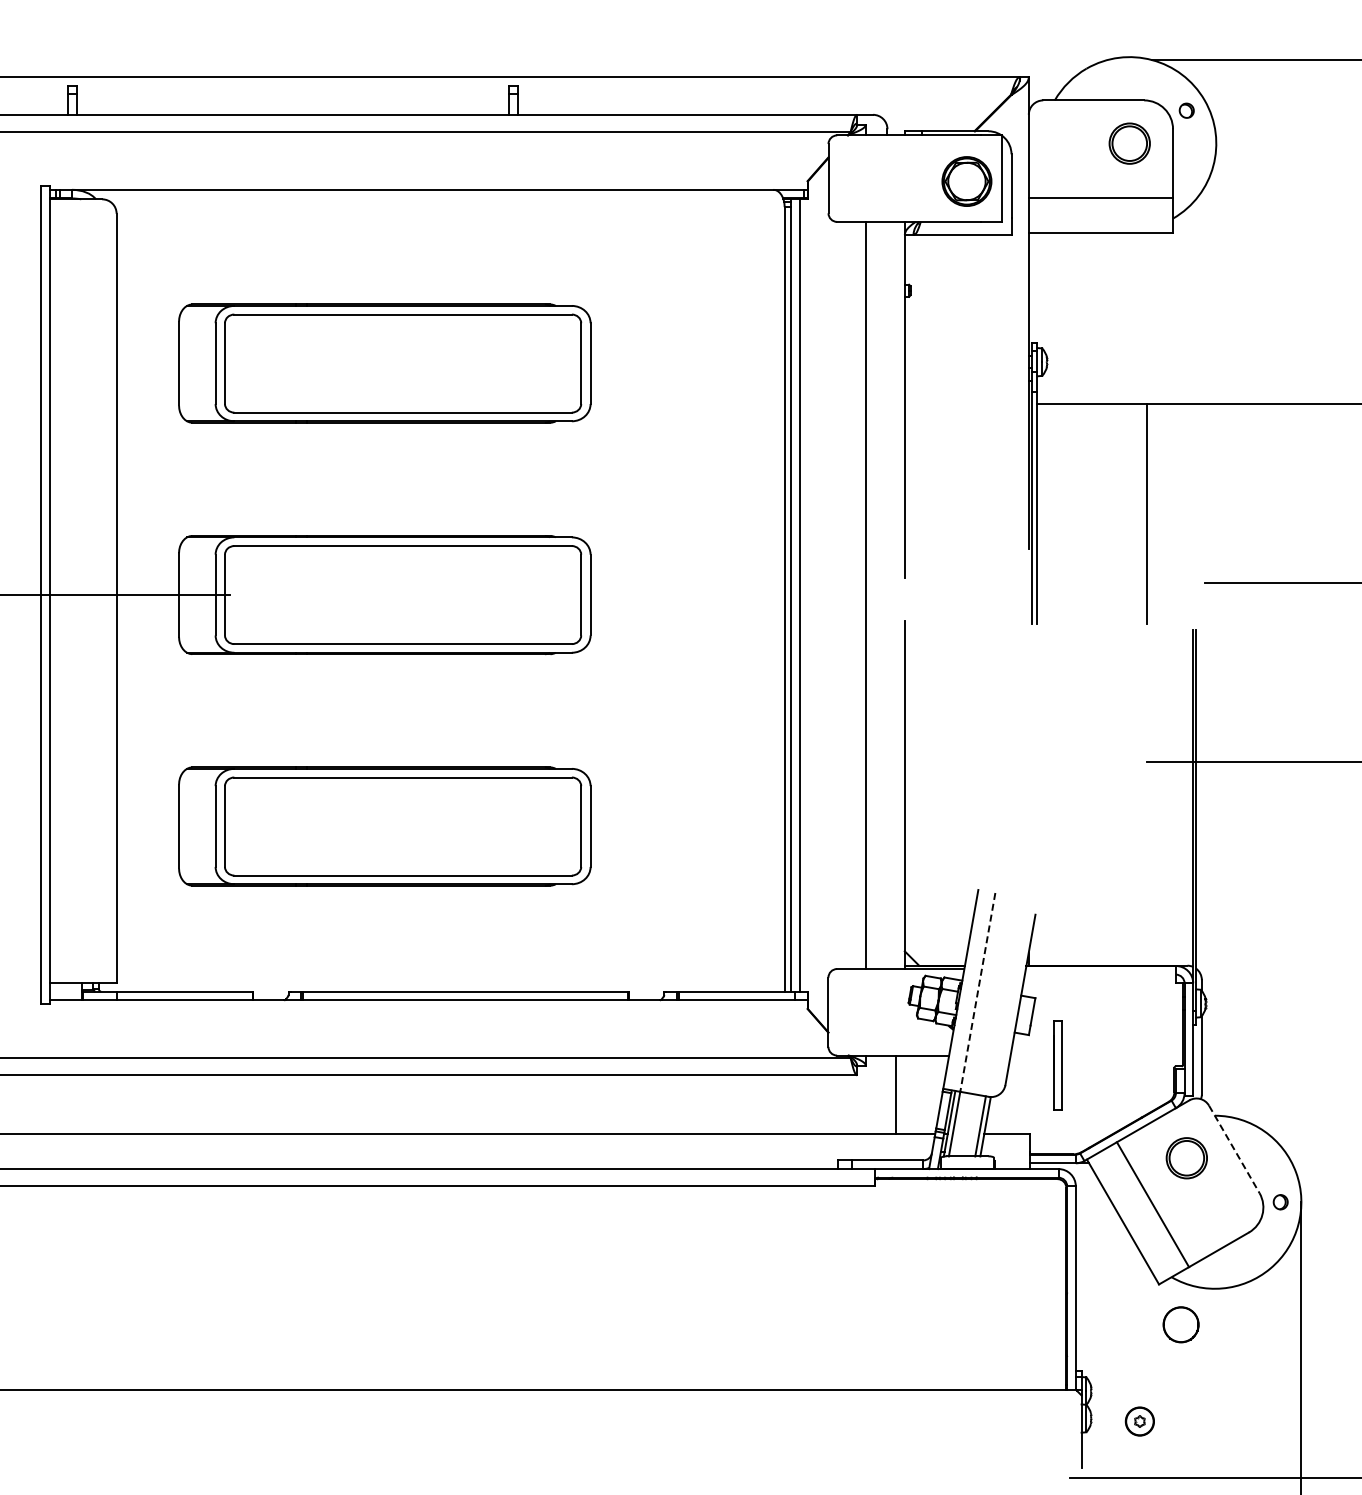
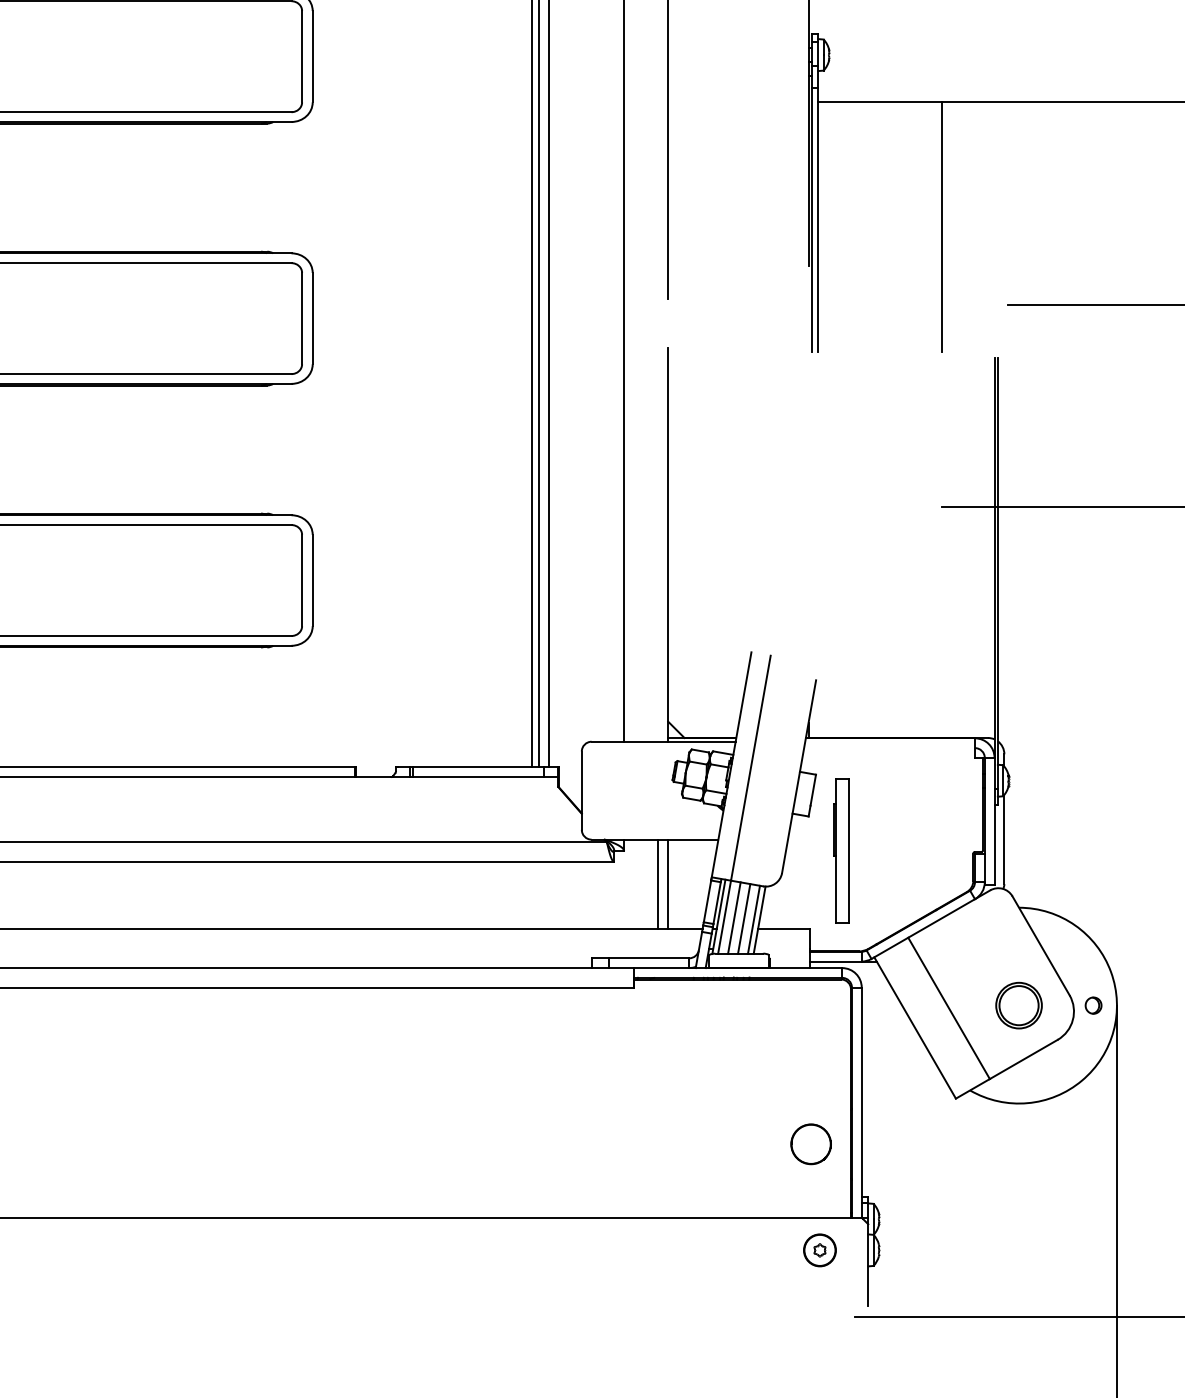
line: (977, 992) -> (750, 768), dashed -> solid
part: (1057, 1065) -> (841, 850), size x1.43
line: (904, 1094) -> (667, 883), added
line: (962, 1124) -> (733, 917), added
line: (971, 1125) -> (743, 918), added
line: (1234, 1149) -> (1041, 945), dashed -> solid
part: (1186, 1158) -> (1018, 1005), moved
circle: (1180, 1324) -> (810, 1143), moved
part: (1139, 1421) -> (819, 1250), moved

